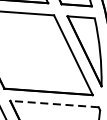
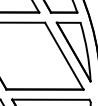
line: (54, 103) -> (50, 99), dashed -> solid

